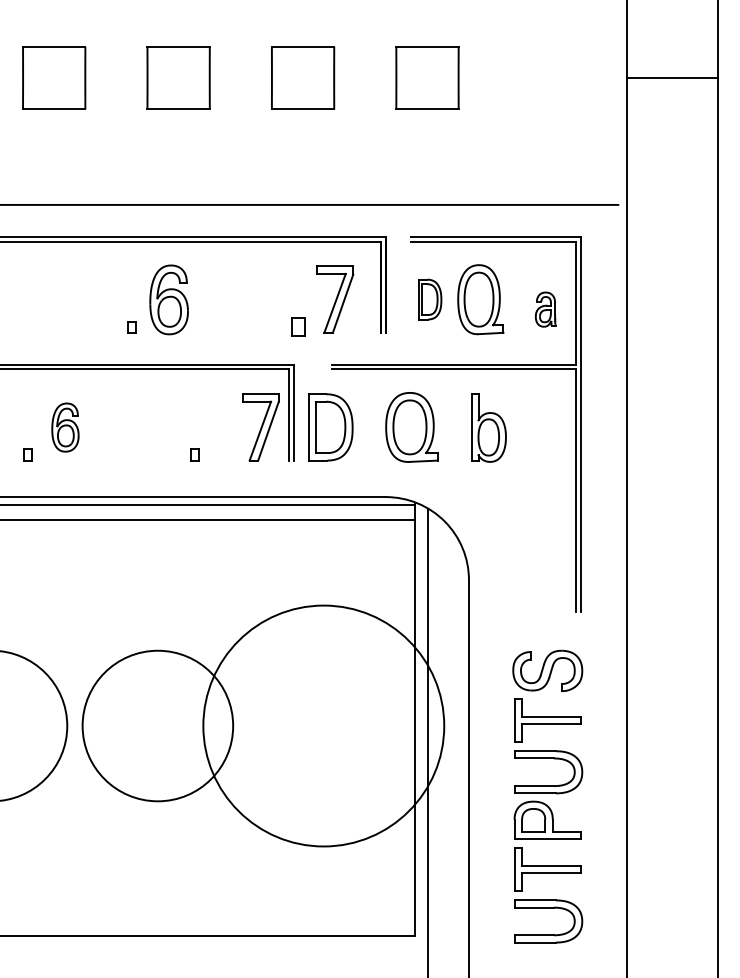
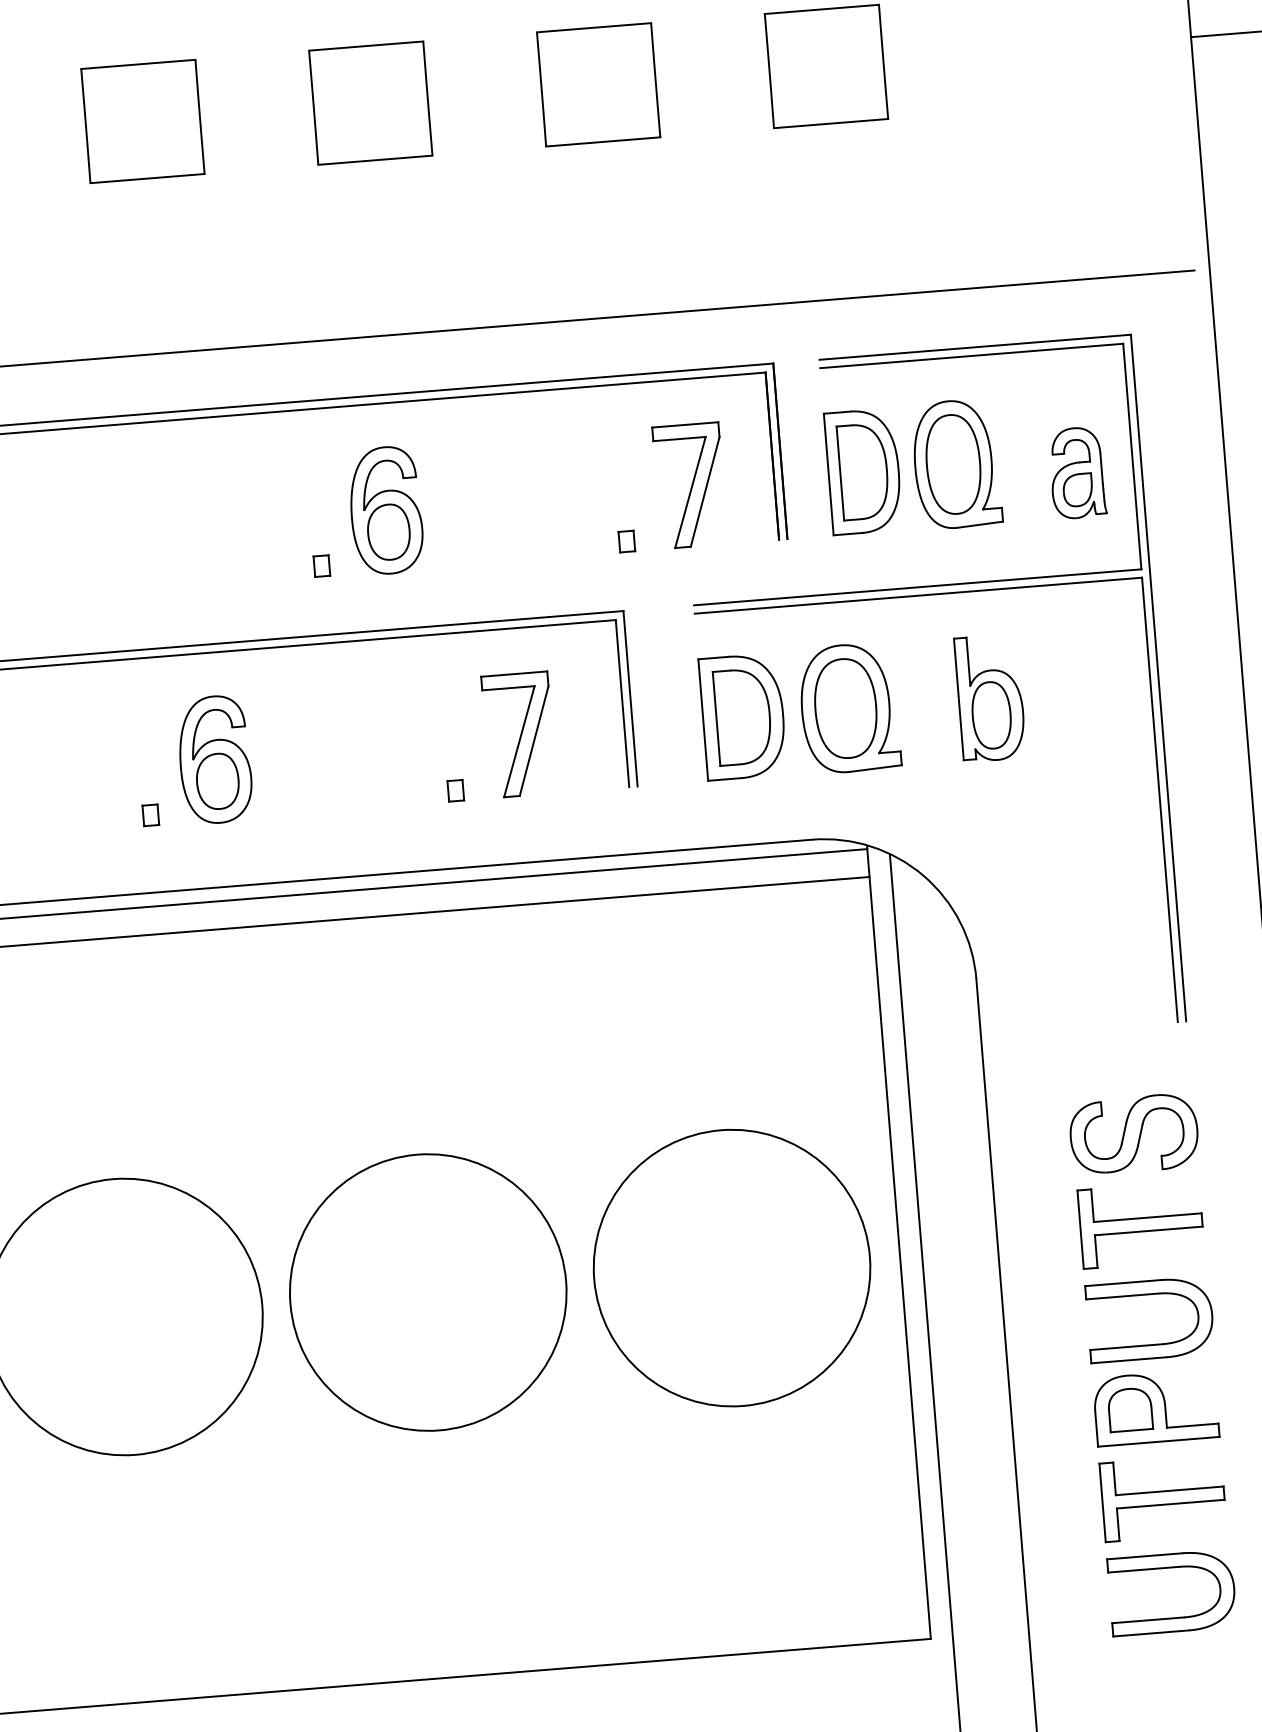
part: (429, 299) -> (862, 471), size x1.67
part: (545, 309) -> (1076, 472), size x1.43
part: (298, 327) -> (627, 542), size x0.62
part: (65, 427) -> (215, 759), size x1.43
part: (260, 427) -> (519, 735), moved
part: (330, 427) -> (742, 717), moved
circle: (323, 725) -> (731, 1267), size x0.62

